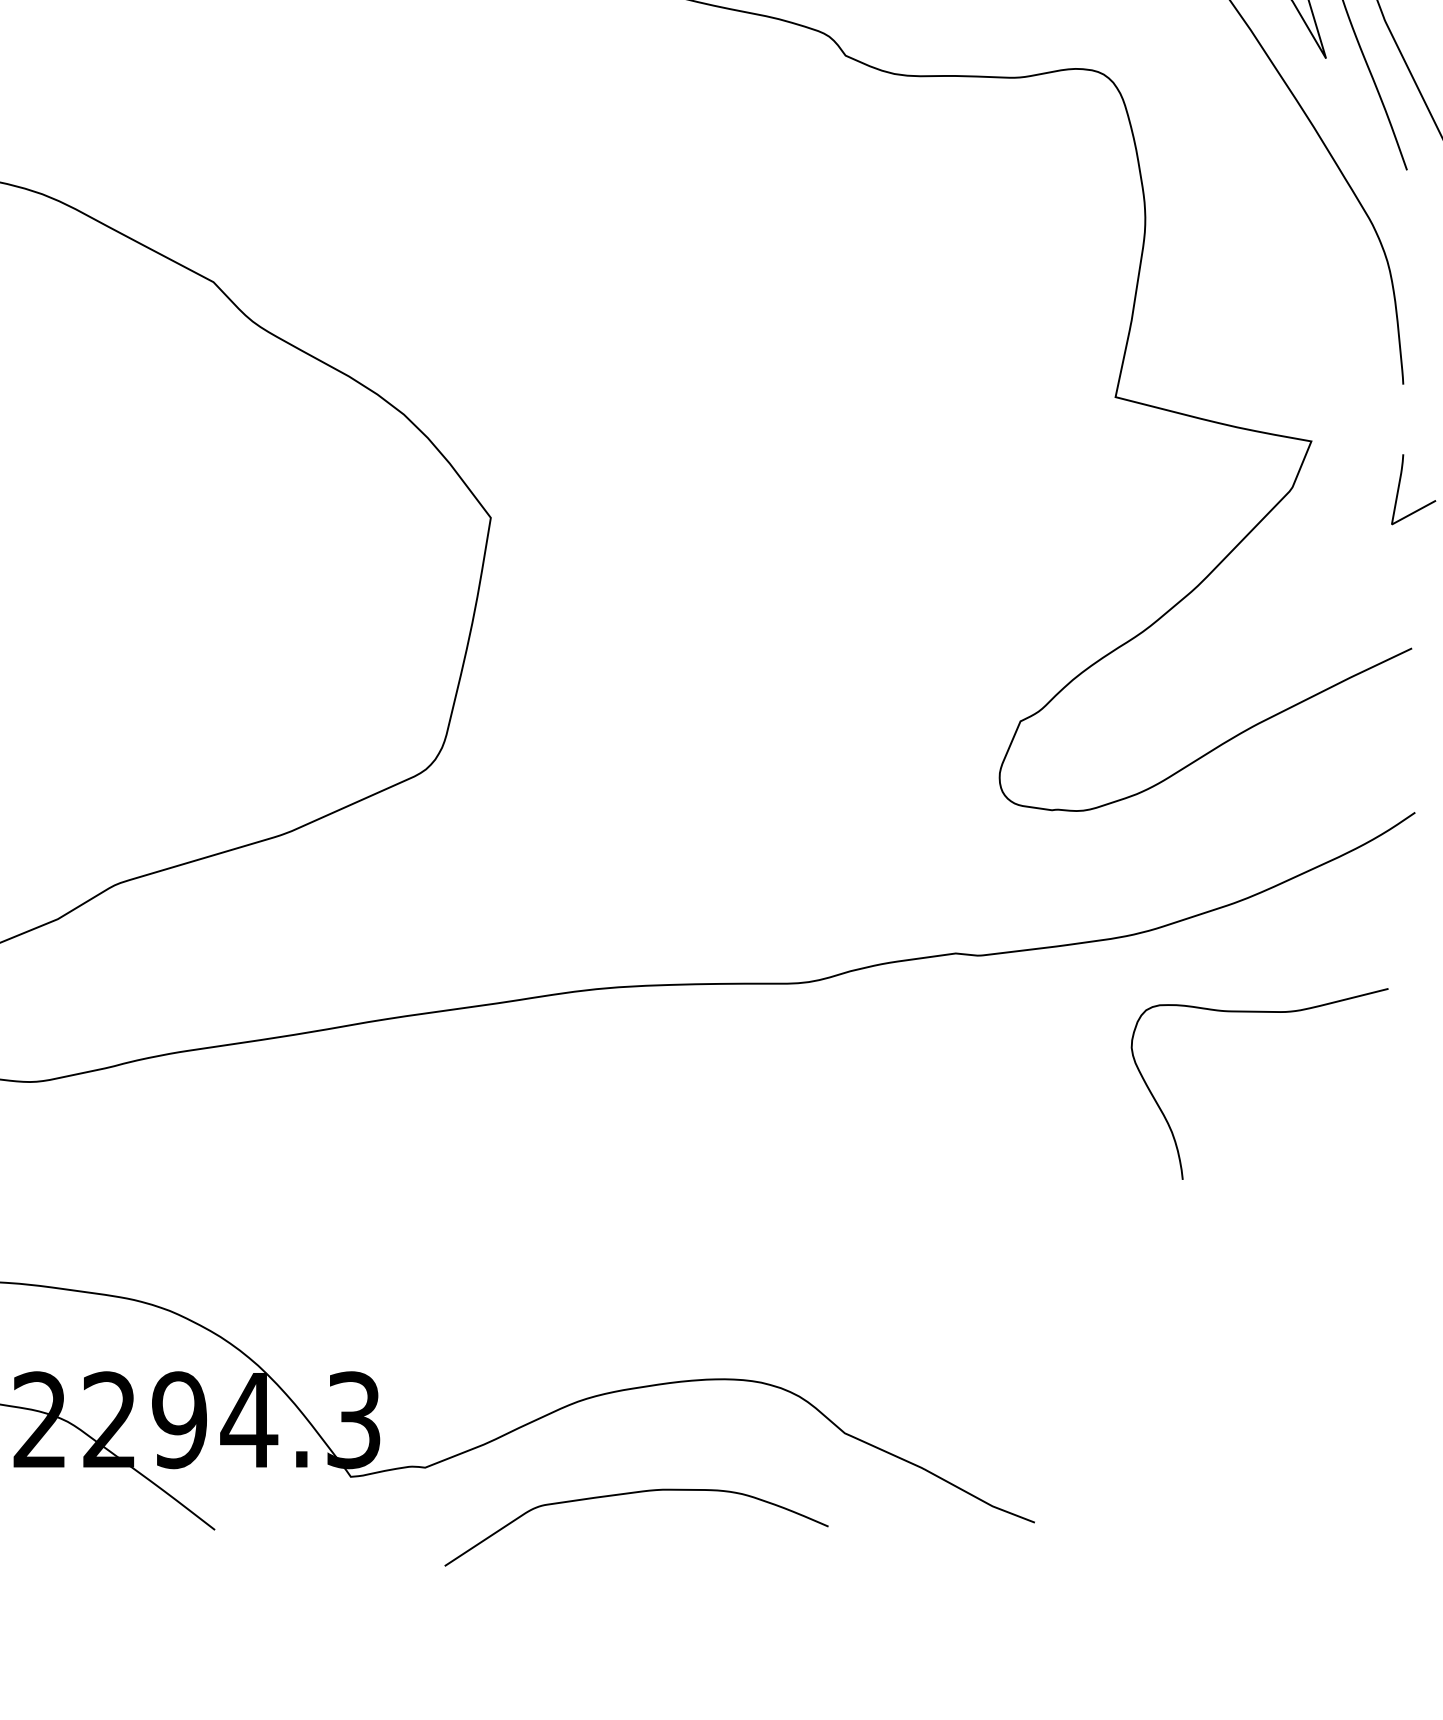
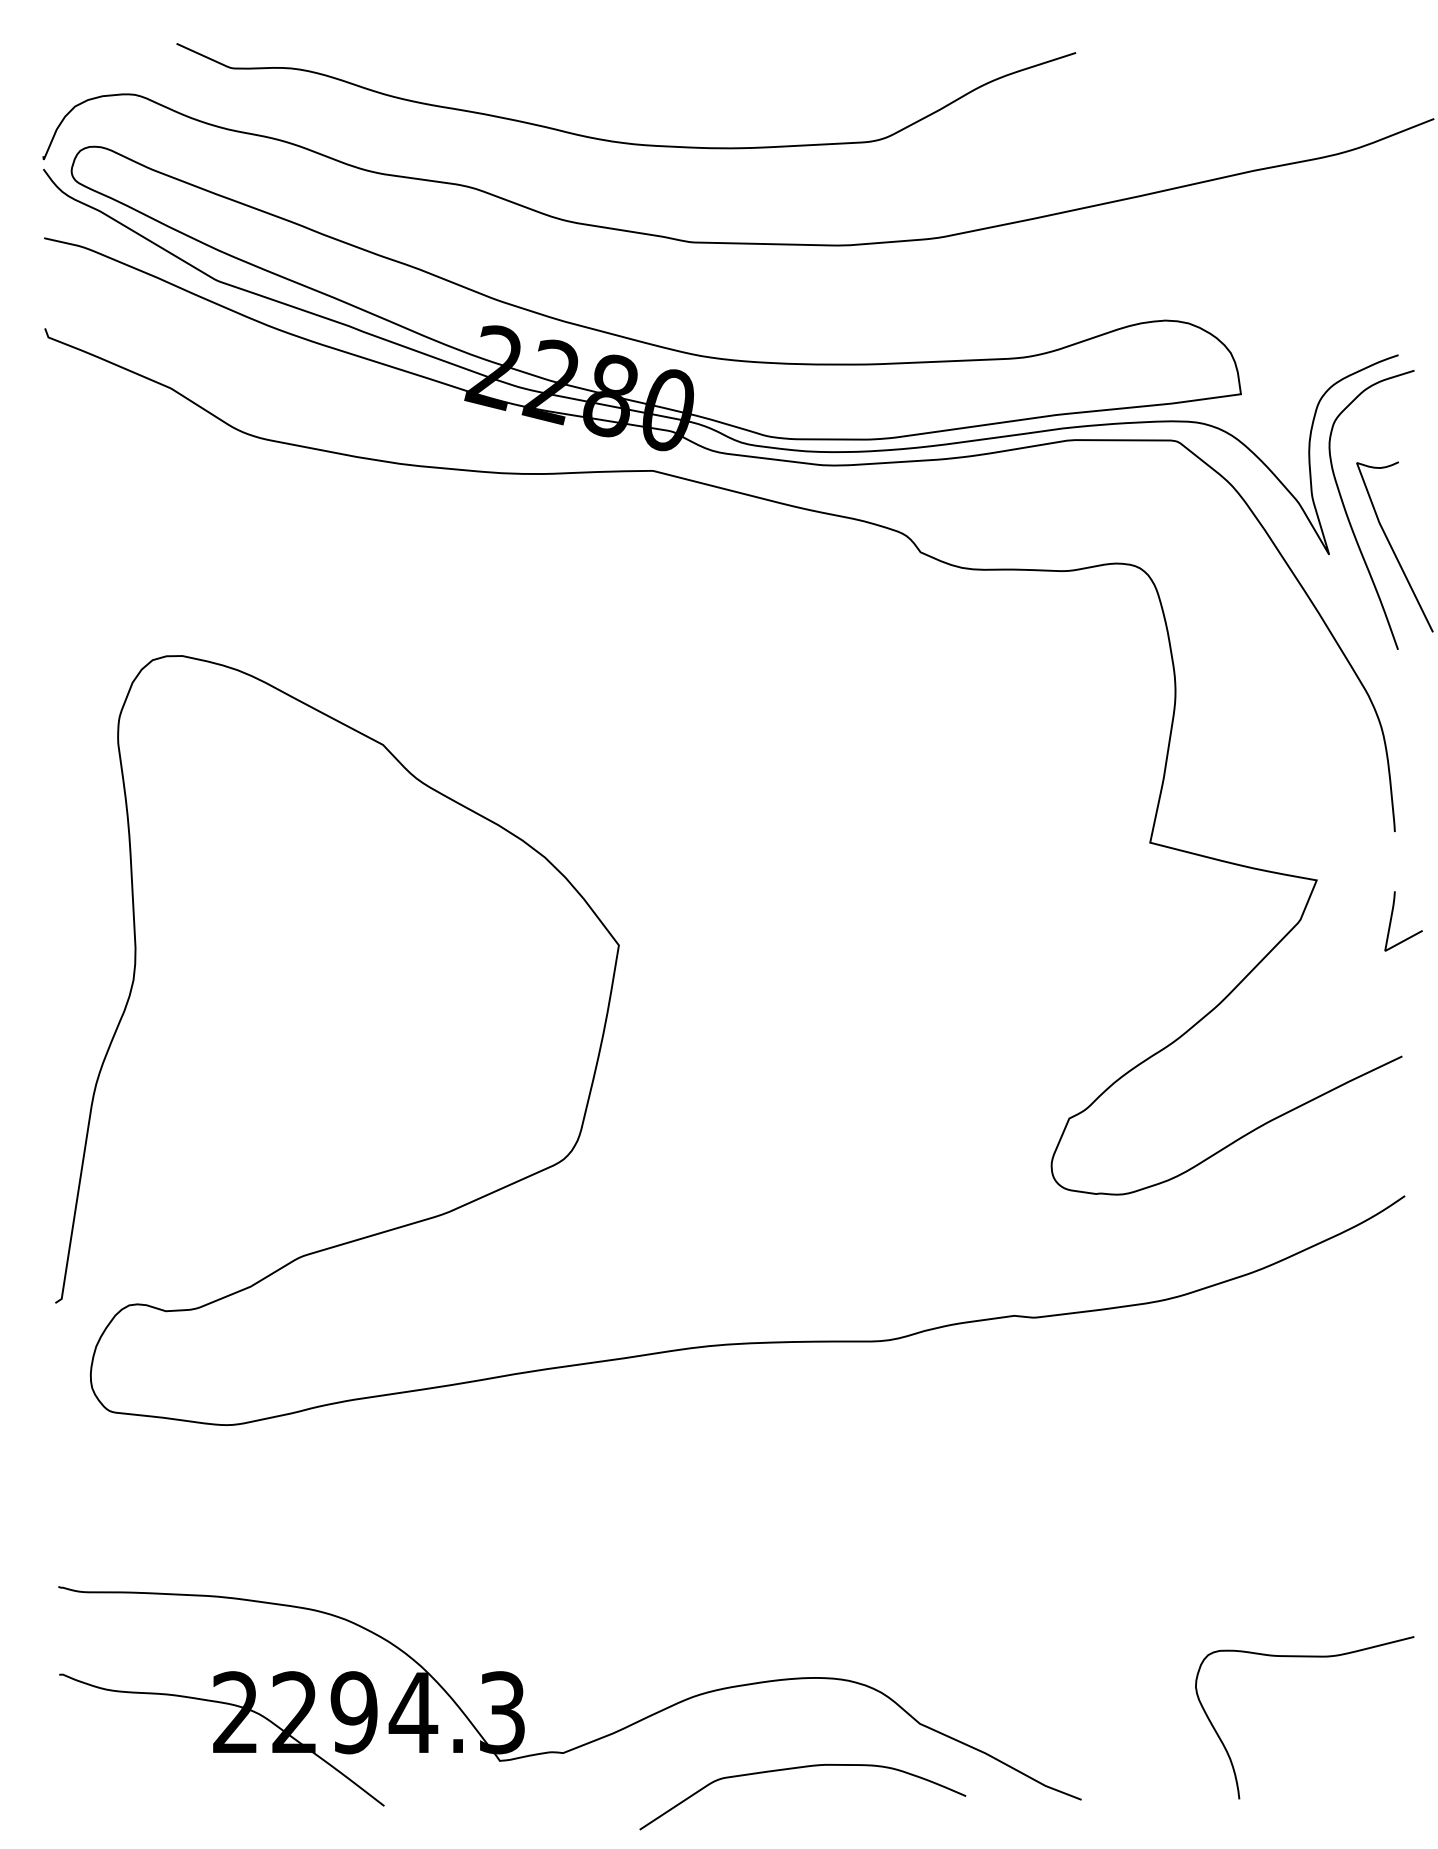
curve: (1259, 1013) -> (1304, 1657), moved
curve: (634, 1494) -> (801, 1768), moved

